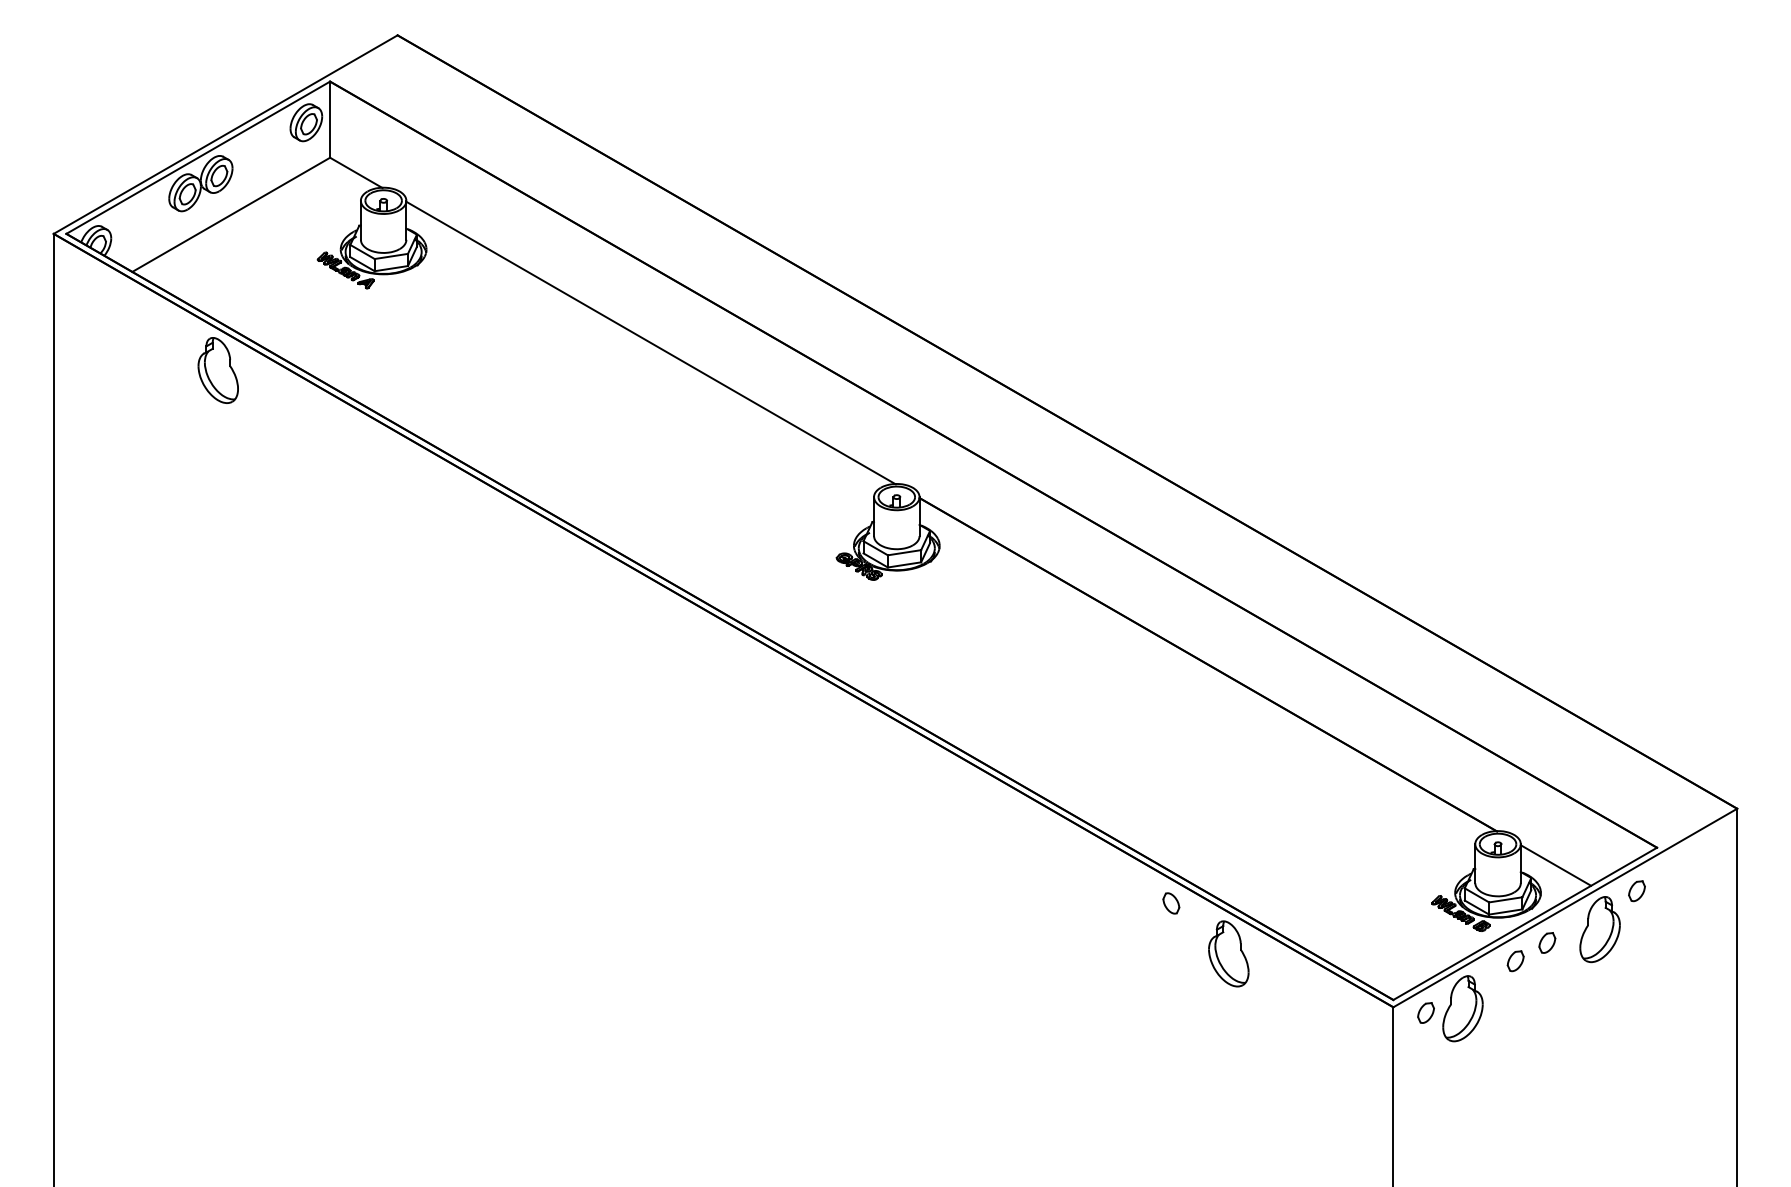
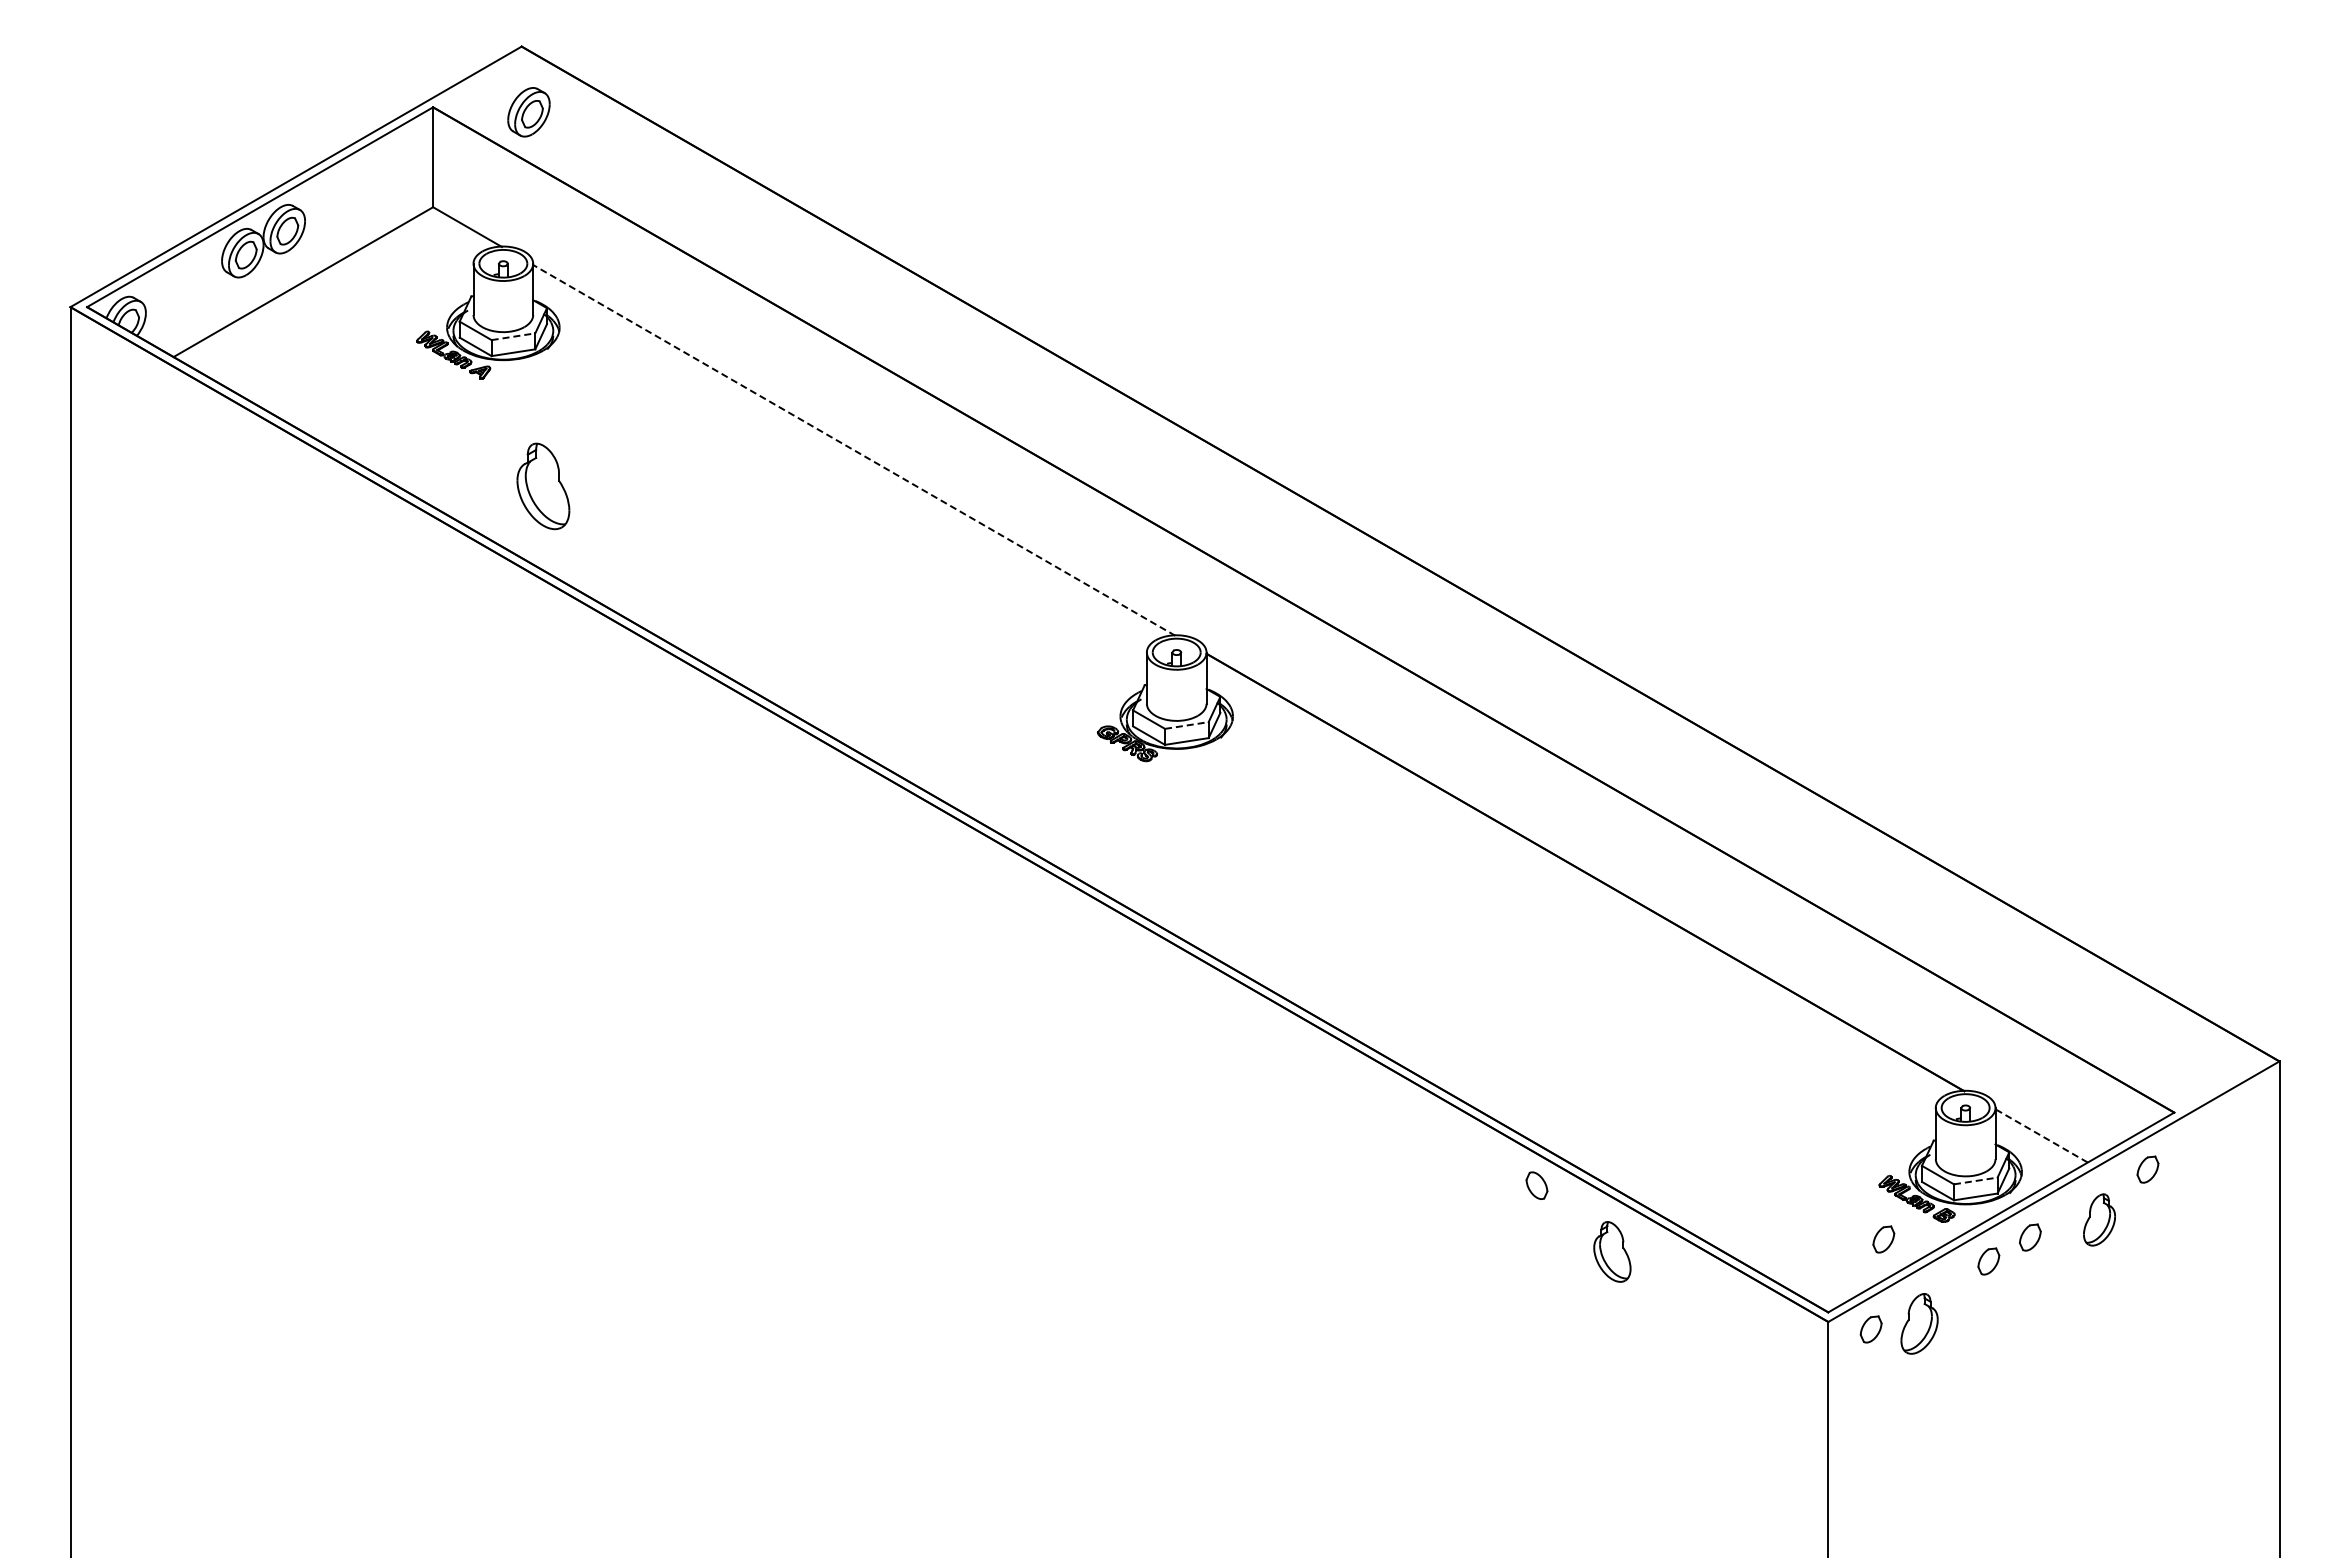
part: (306, 122) -> (528, 112), moved
line: (391, 256) -> (513, 336), solid -> dashed
line: (651, 343) -> (854, 450), solid -> dashed
part: (218, 370) -> (543, 486), moved
line: (905, 552) -> (1187, 725), solid -> dashed
line: (1555, 865) -> (2041, 1135), solid -> dashed
line: (1506, 899) -> (1976, 1180), solid -> dashed
part: (1600, 929) -> (2099, 1219), size x0.6
part: (1435, 944) -> (1883, 1239), added
part: (1228, 953) -> (1612, 1251), size x0.7
part: (1462, 1008) -> (1919, 1323), size x0.7

